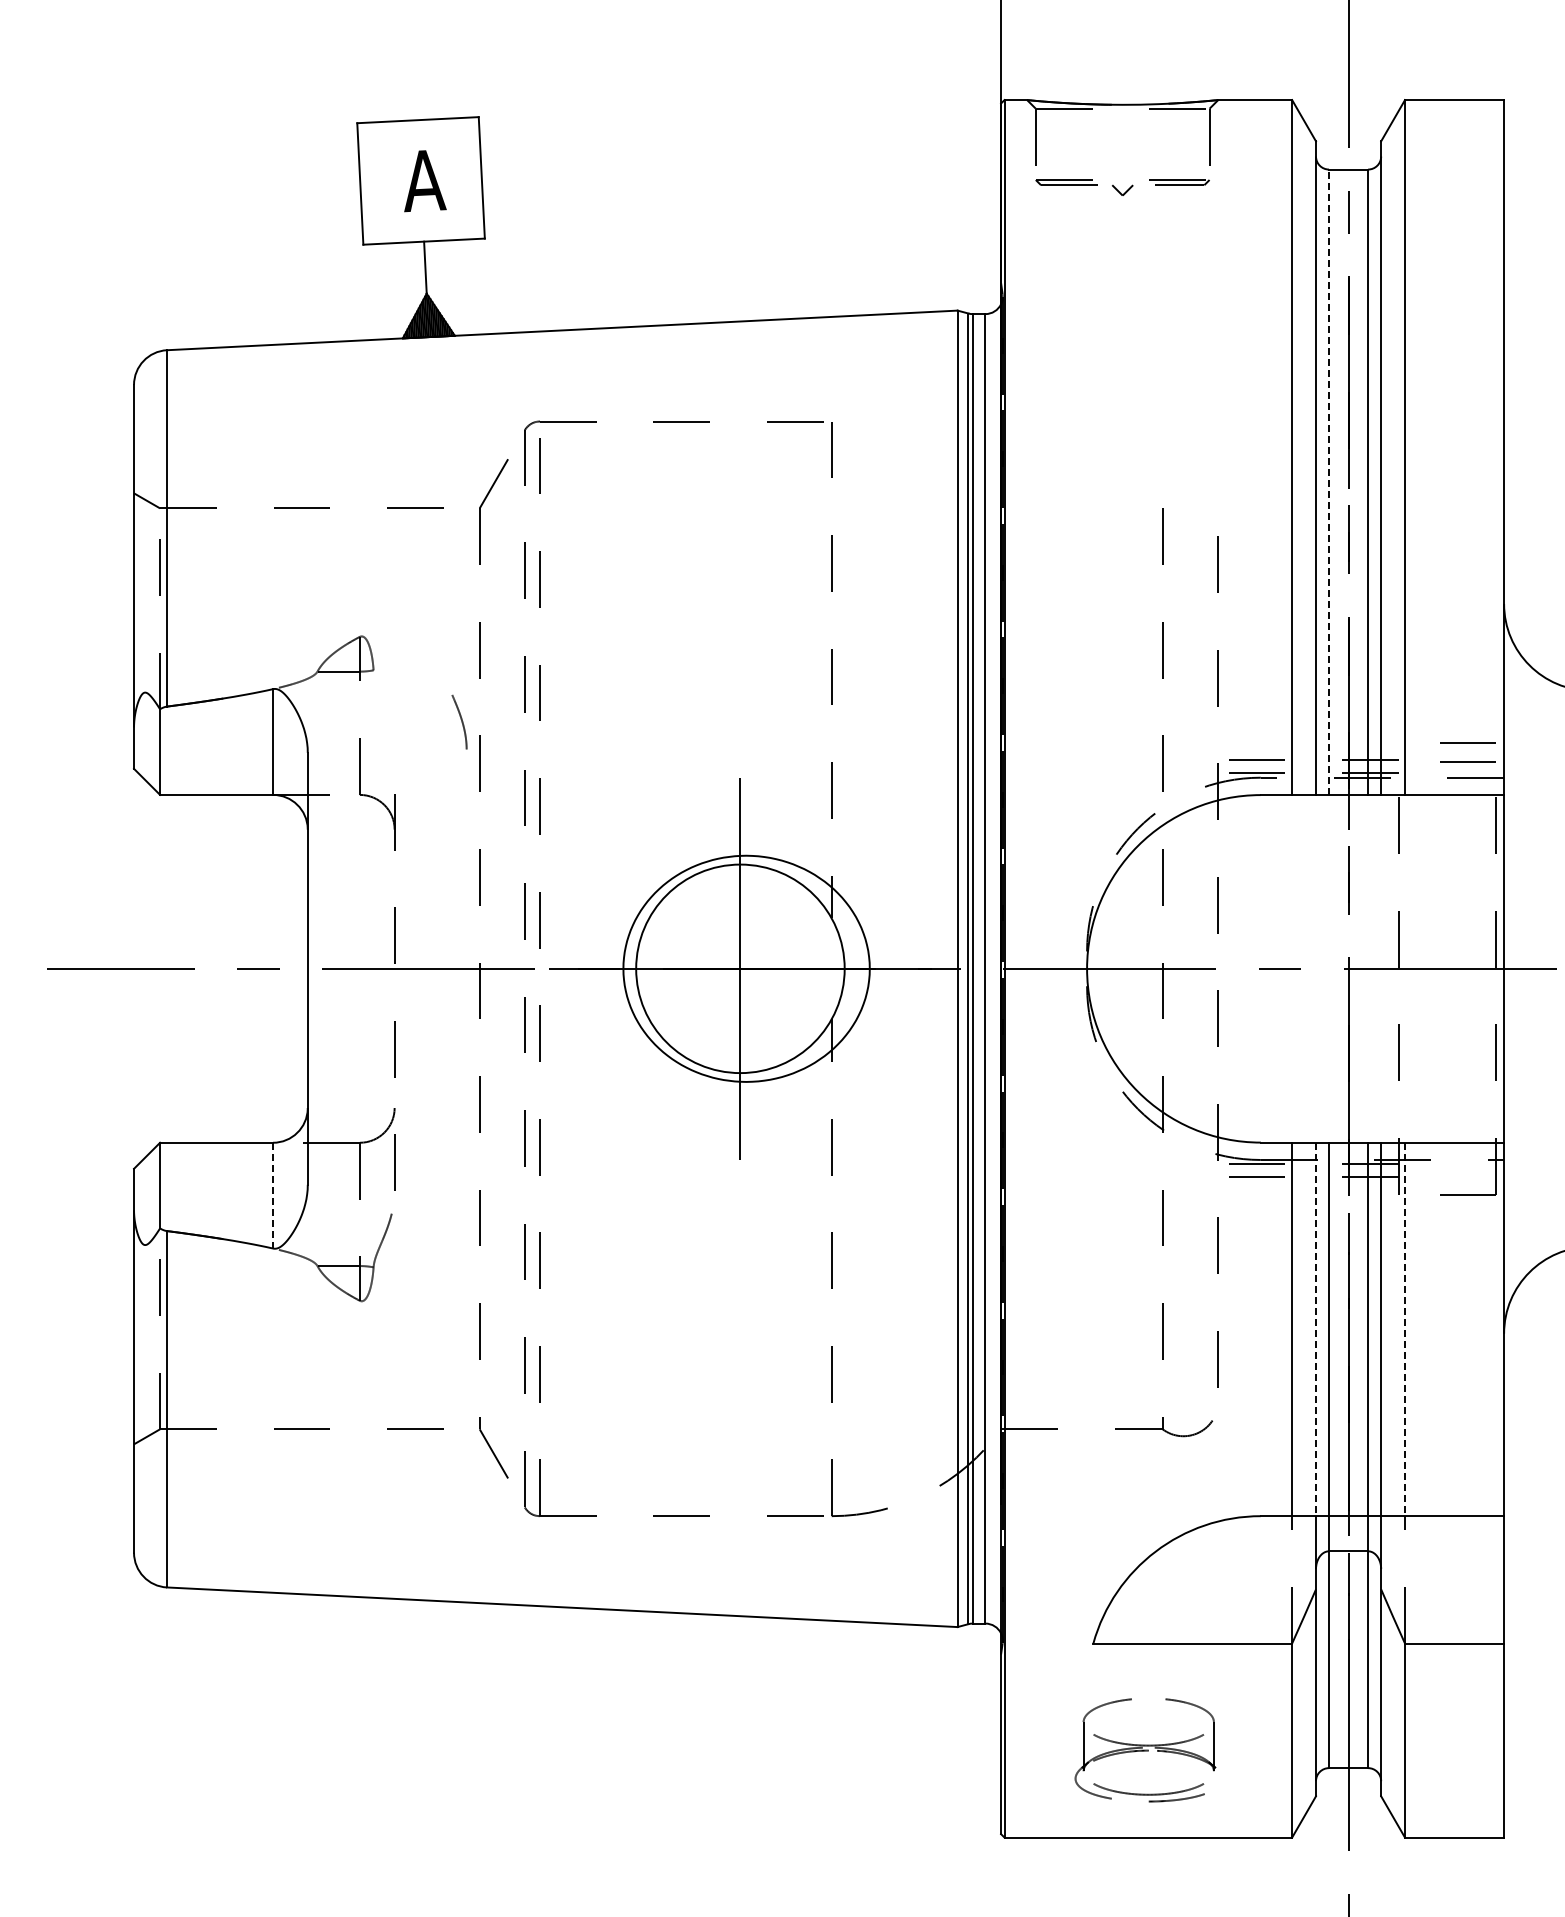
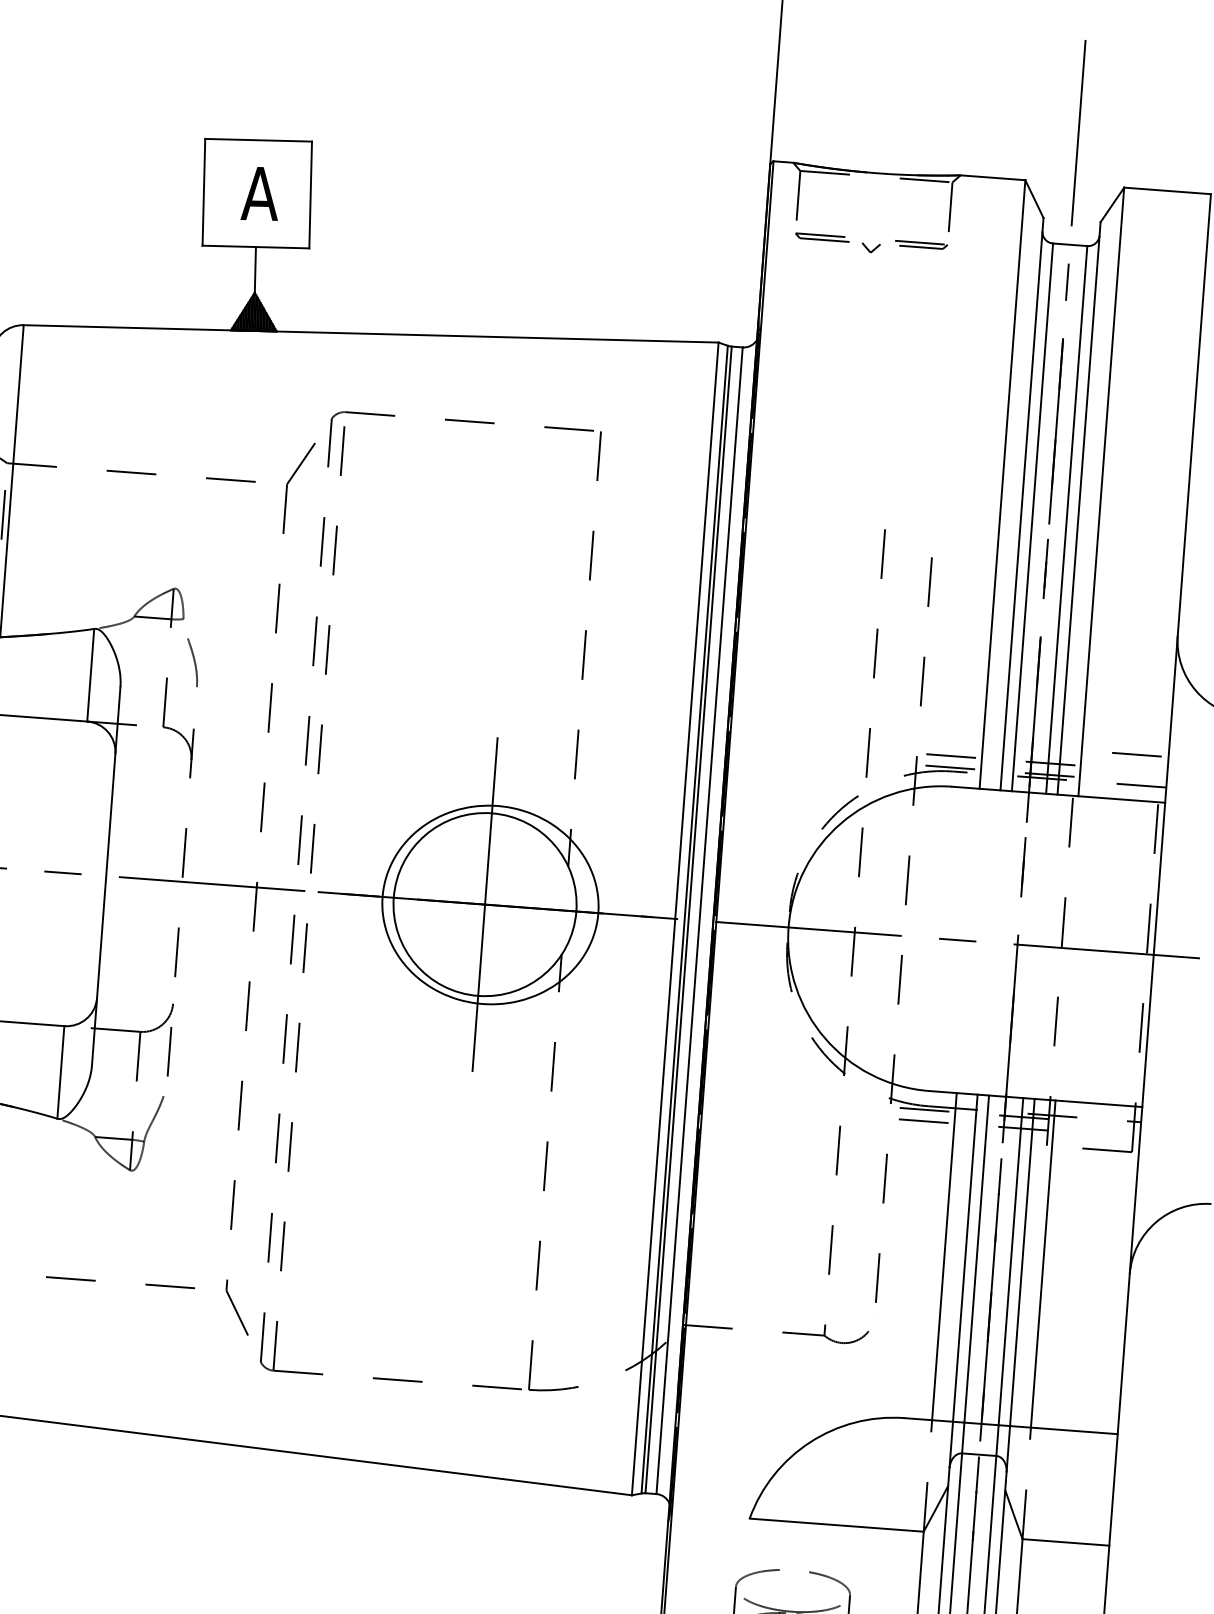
line: (1329, 482) -> (1032, 517), dashed -> solid
curve: (461, 721) -> (194, 662), moved
line: (1467, 761) -> (1135, 770), removed
line: (273, 1195) -> (61, 1072), dashed -> solid
line: (1316, 1329) -> (965, 1258), dashed -> solid
line: (1405, 1329) -> (1043, 1264), dashed -> solid

